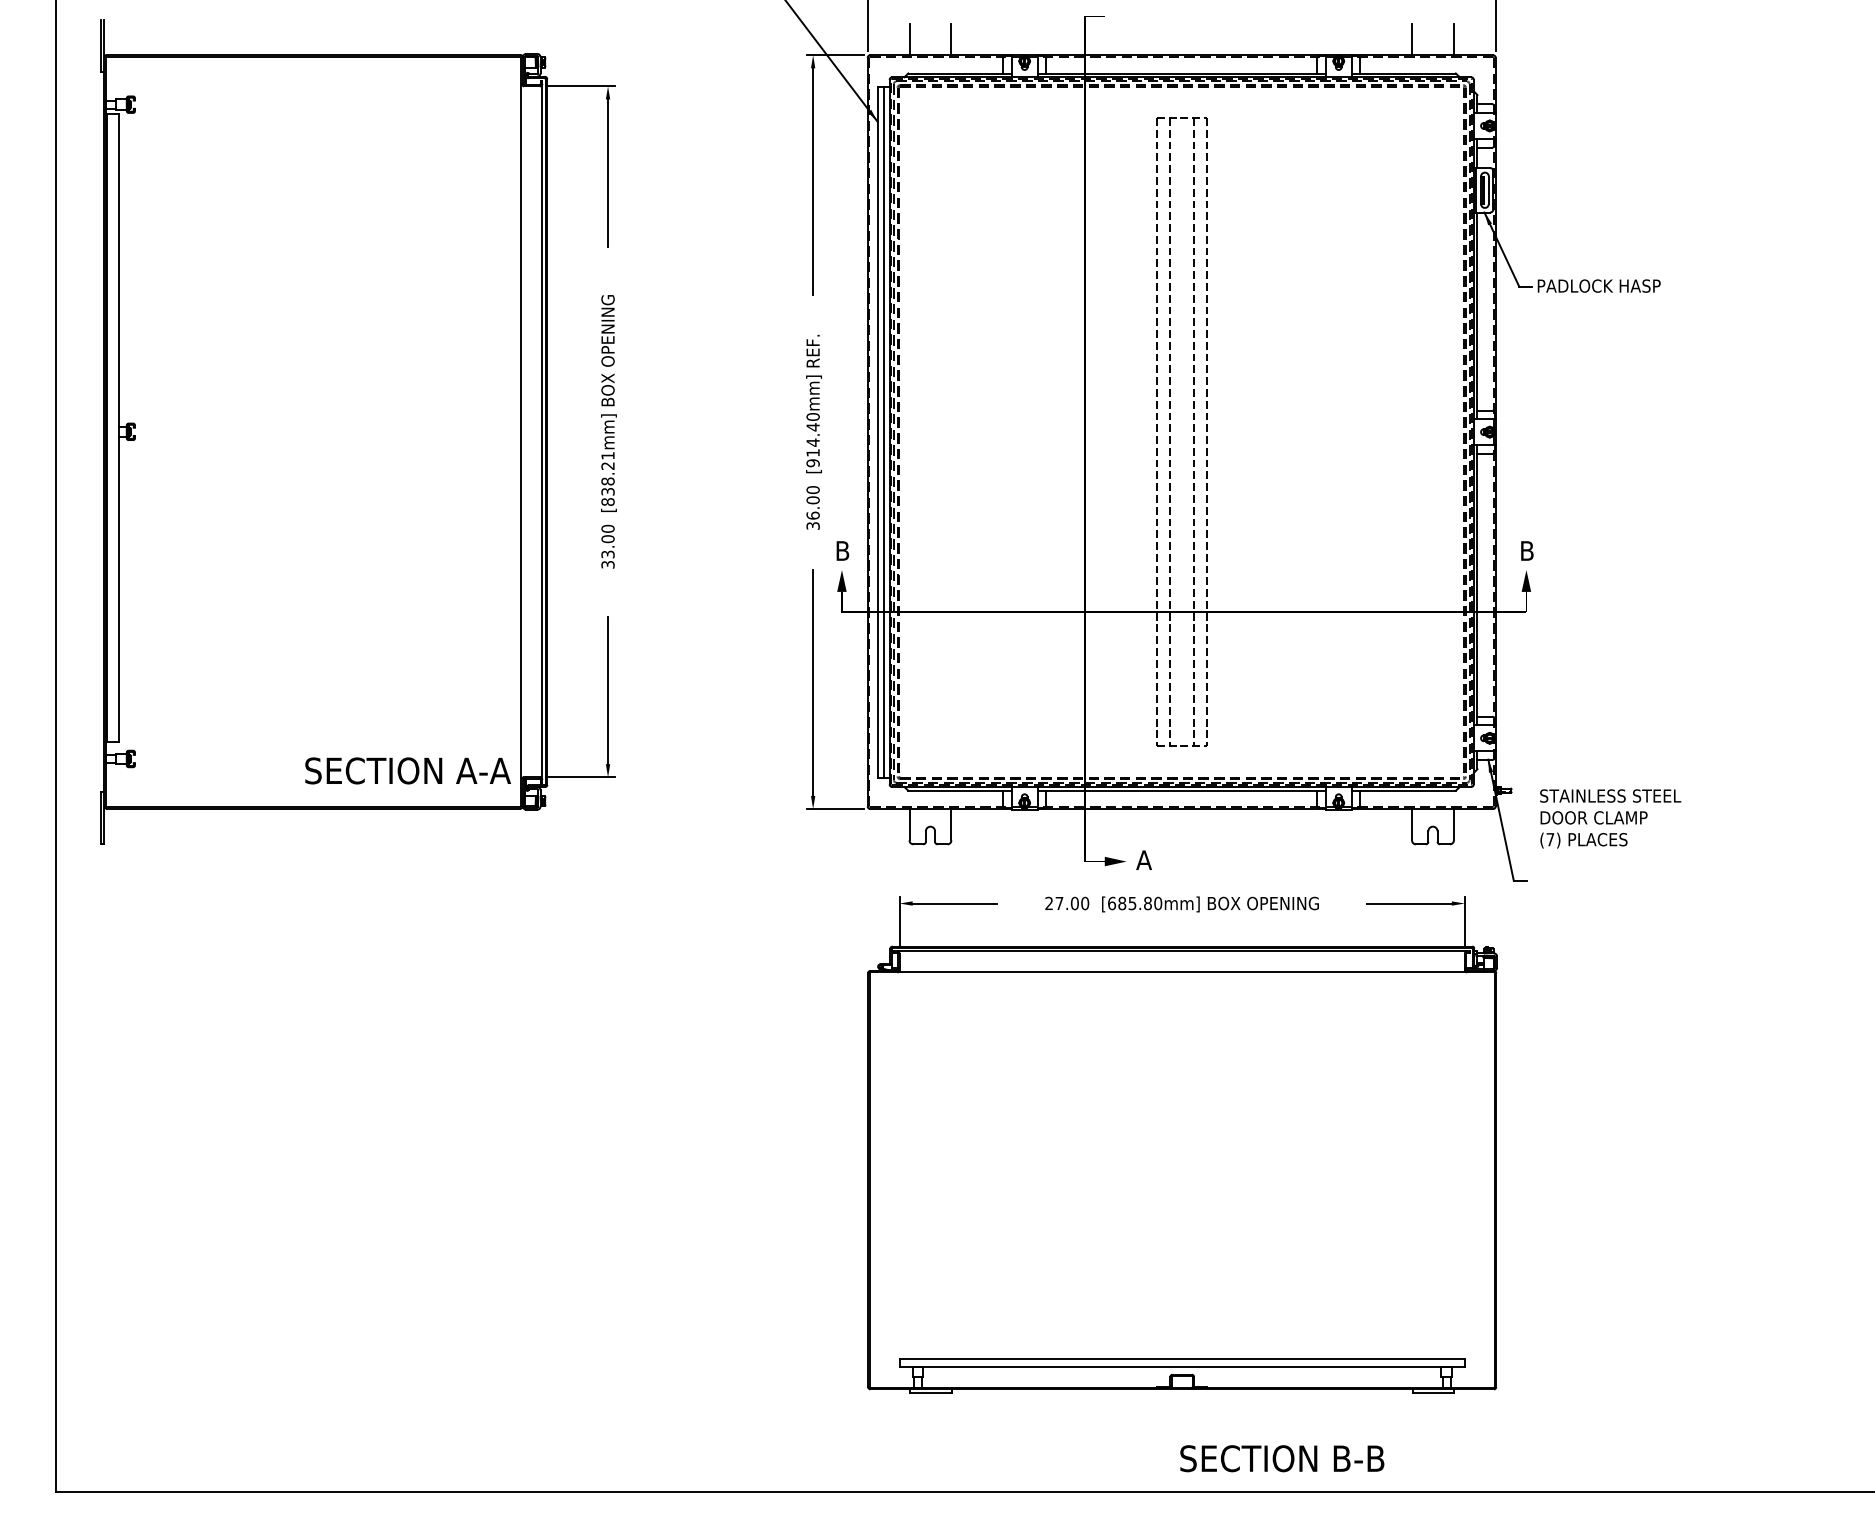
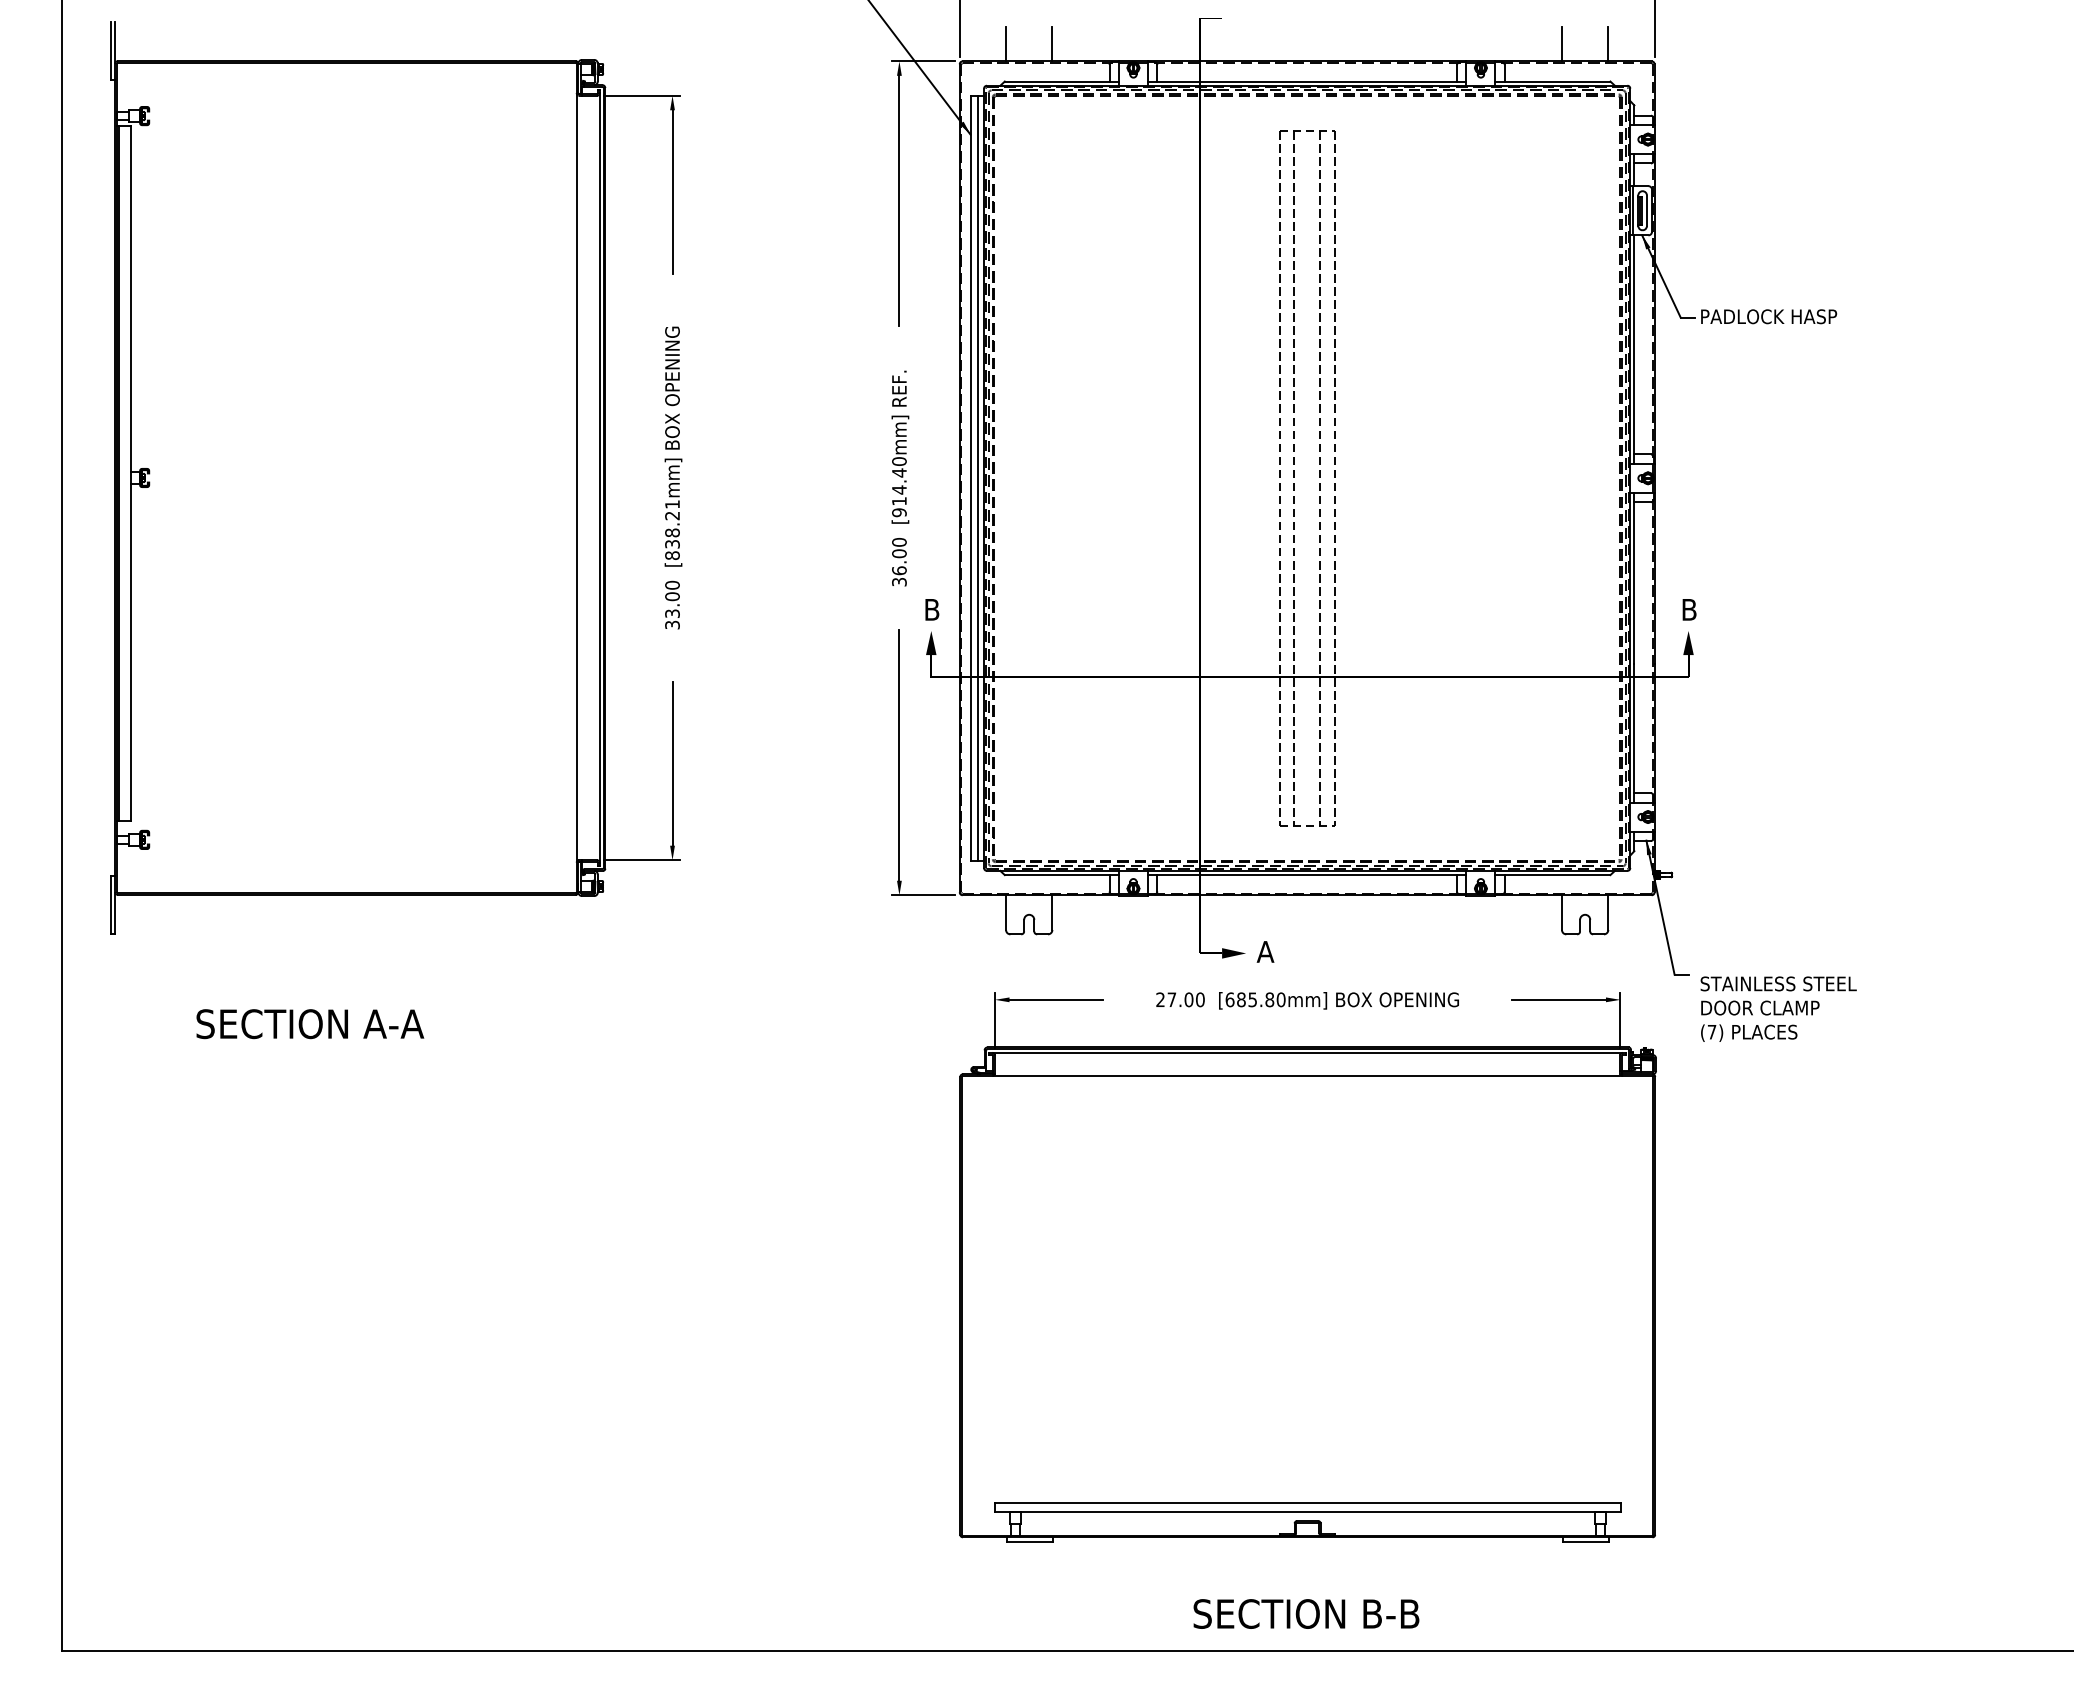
text: (408, 771) -> (310, 1024), moved
text: (1610, 818) -> (1778, 1008), moved
text: (1282, 1458) -> (1306, 1613), moved

